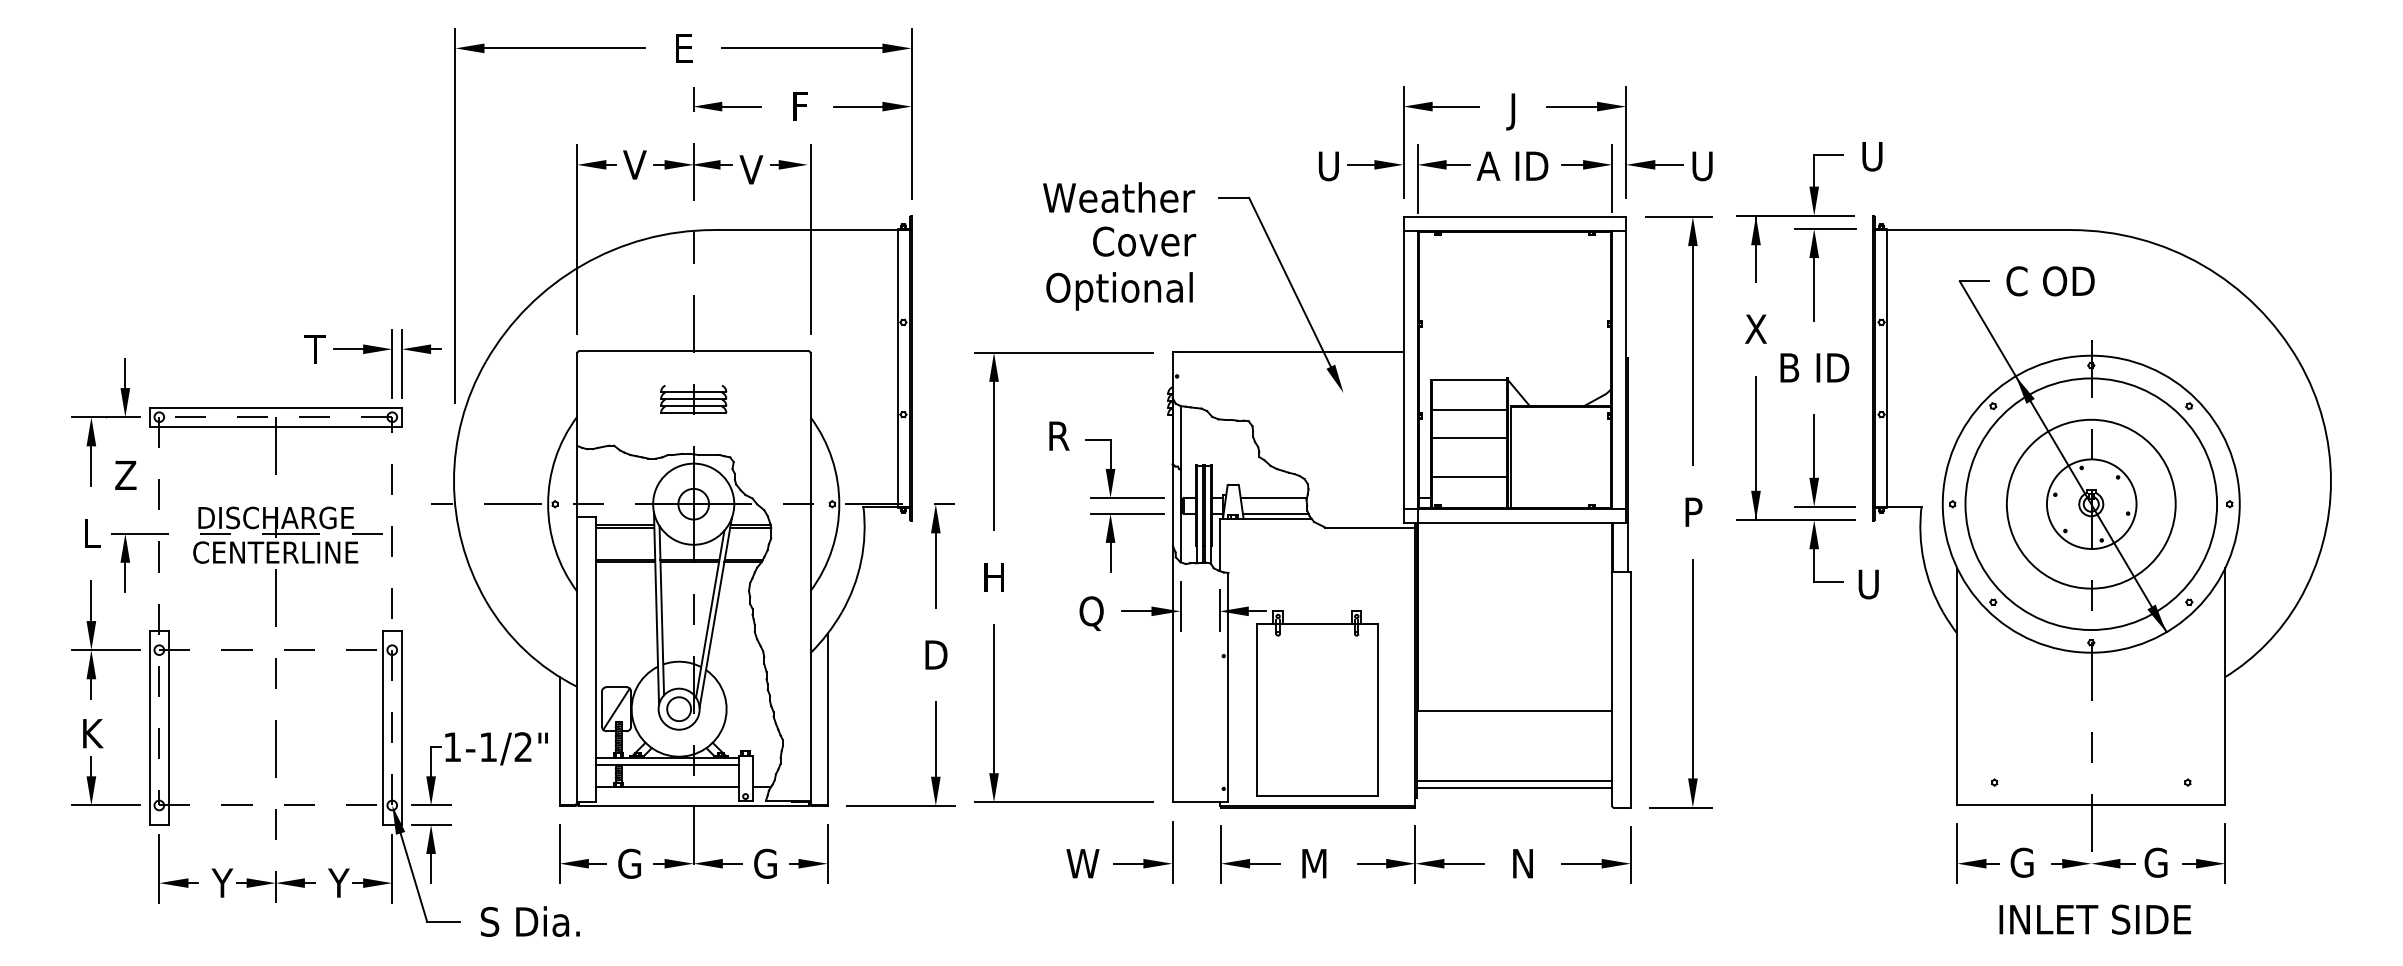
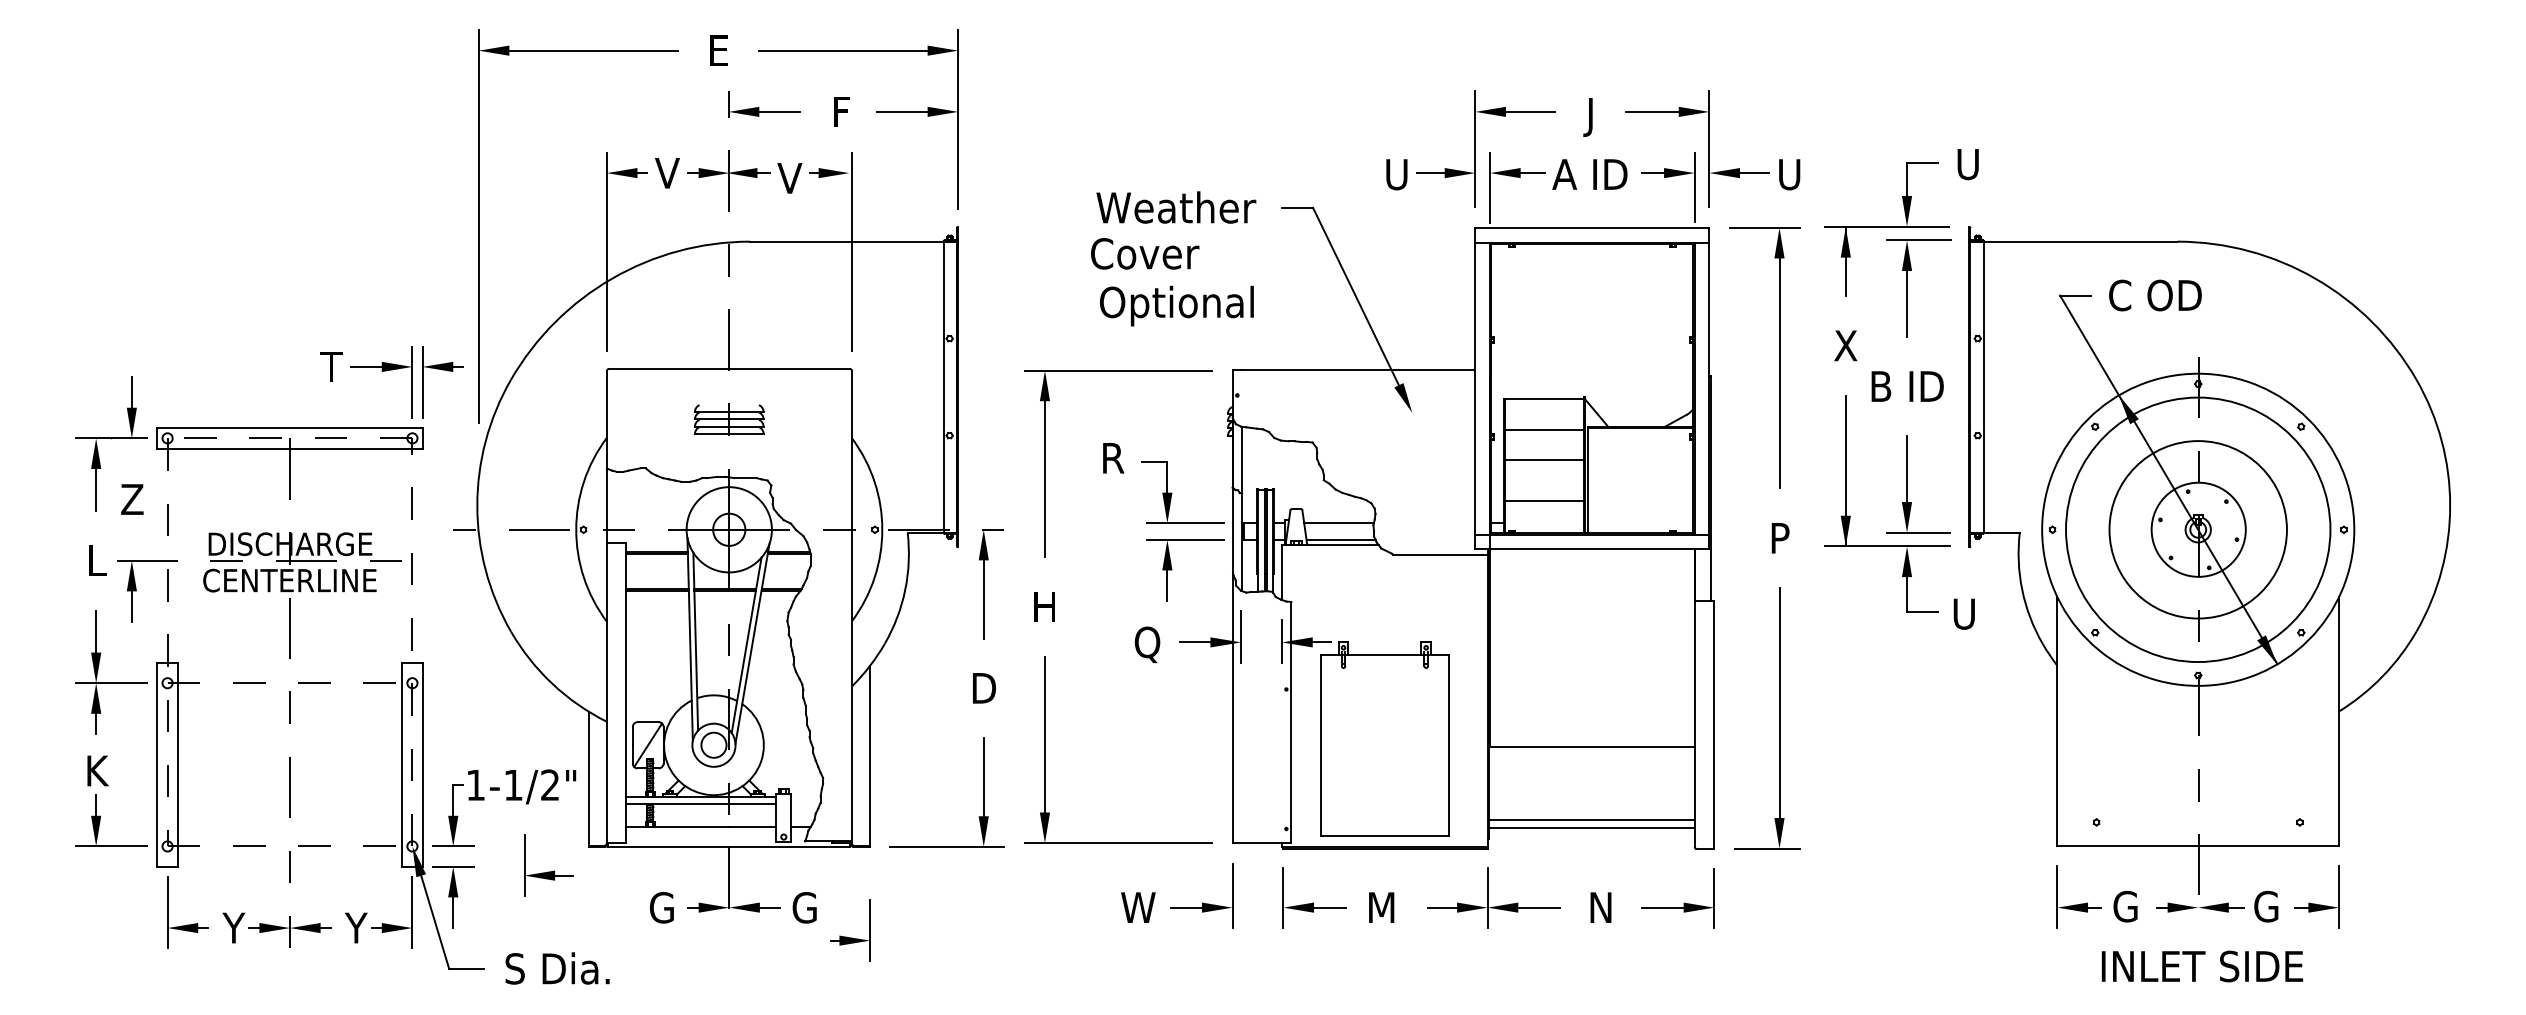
text: (1144, 241) -> (1145, 253), moved
part: (582, 854) -> (548, 865), moved
part: (809, 860) -> (850, 937), moved

